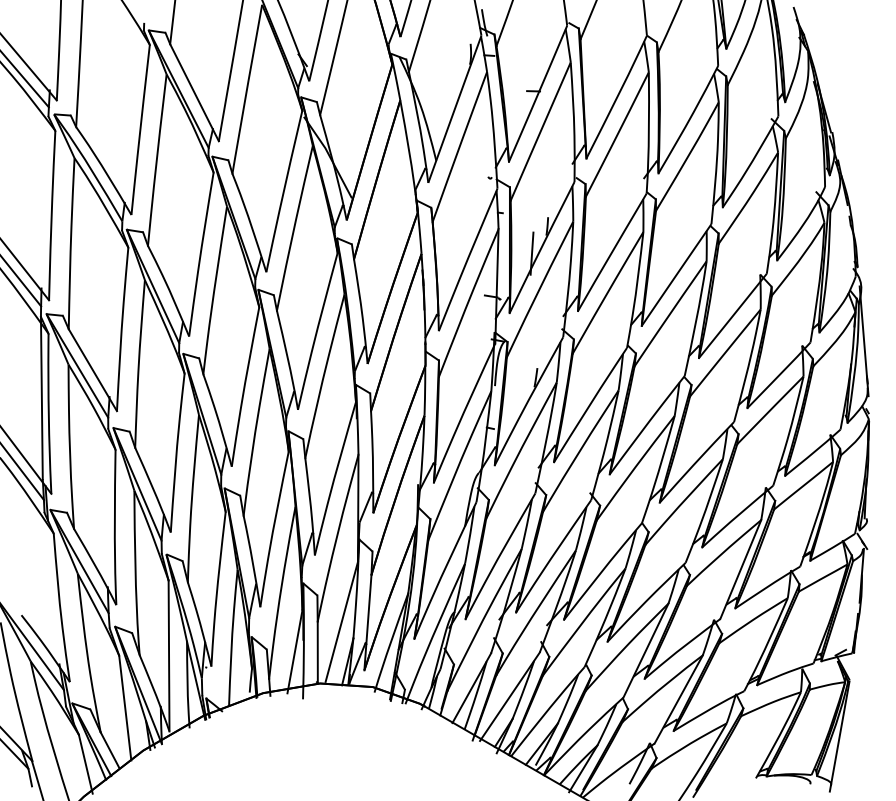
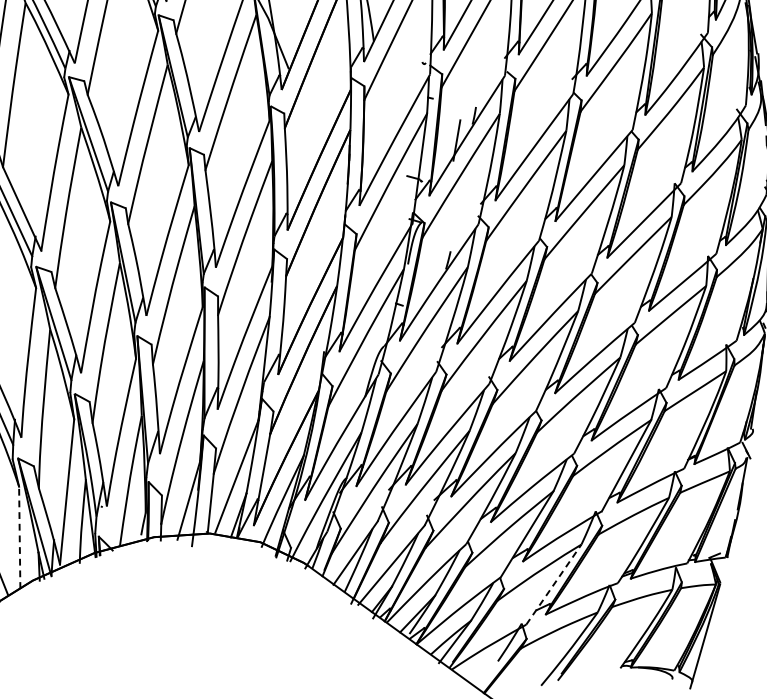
line: (678, 699) -> (553, 584), solid -> dashed
line: (125, 708) -> (19, 538), solid -> dashed

